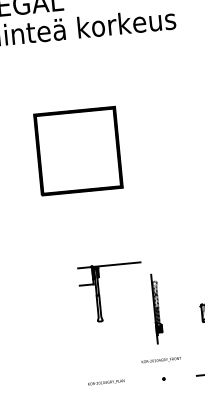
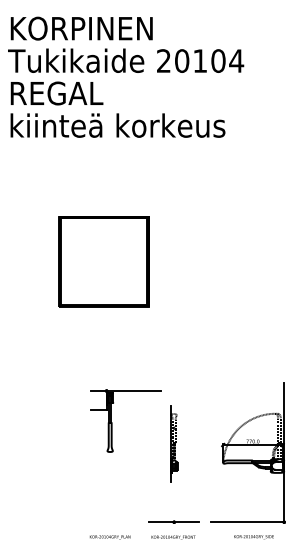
text: (161, 360) -> (173, 537), moved
line: (164, 379) -> (174, 522), added
text: (105, 383) -> (109, 537), moved

